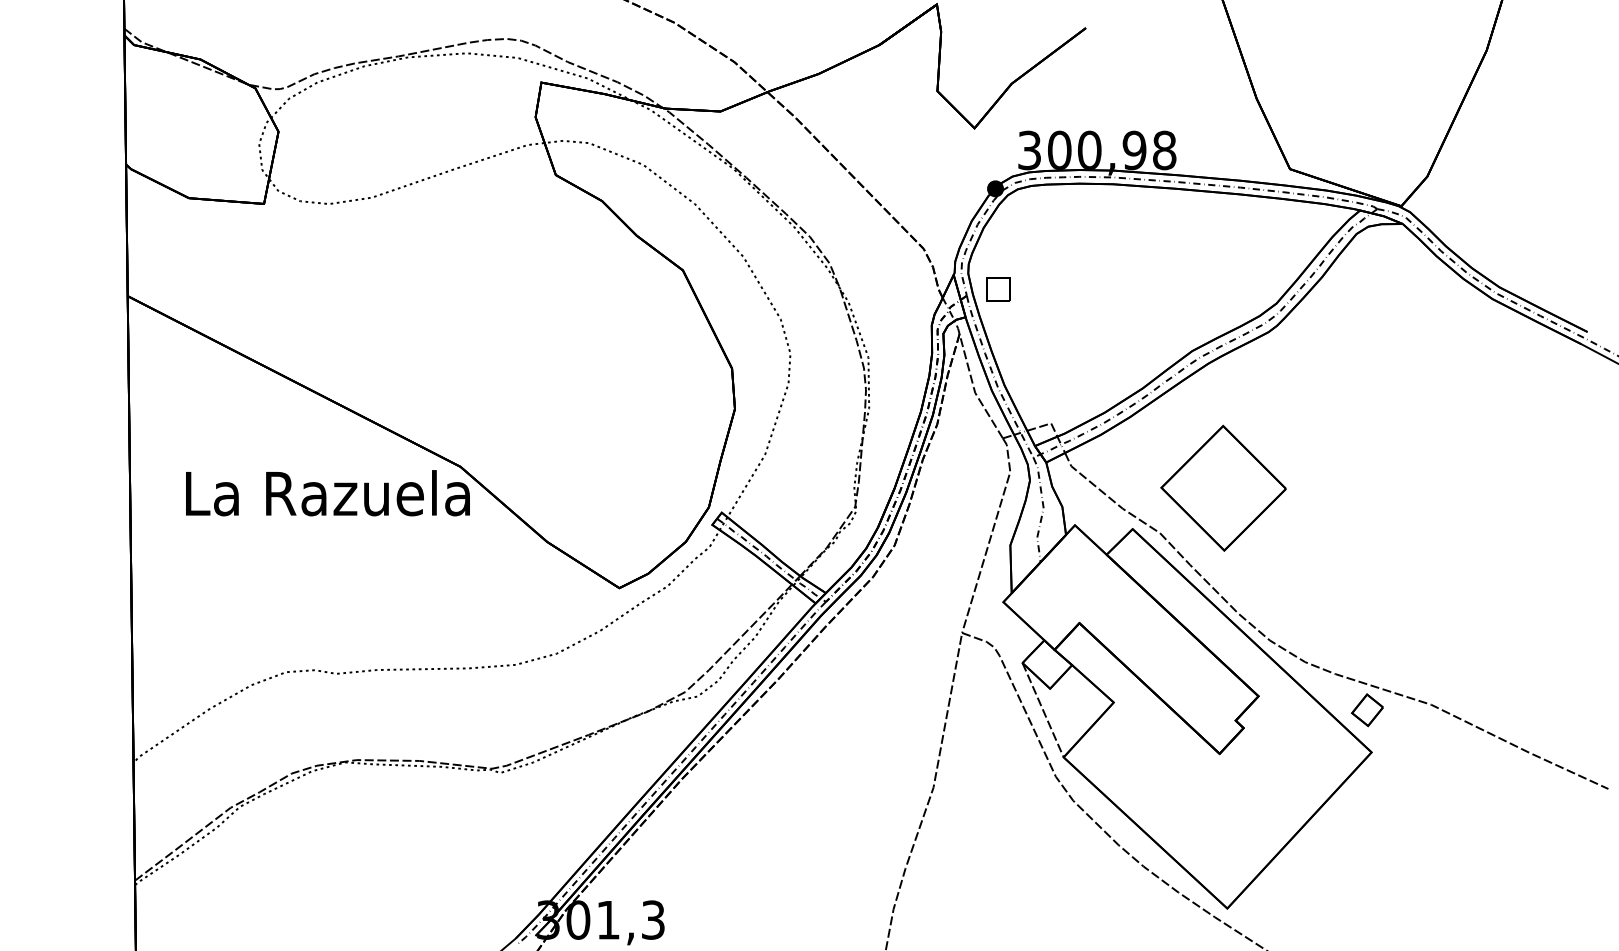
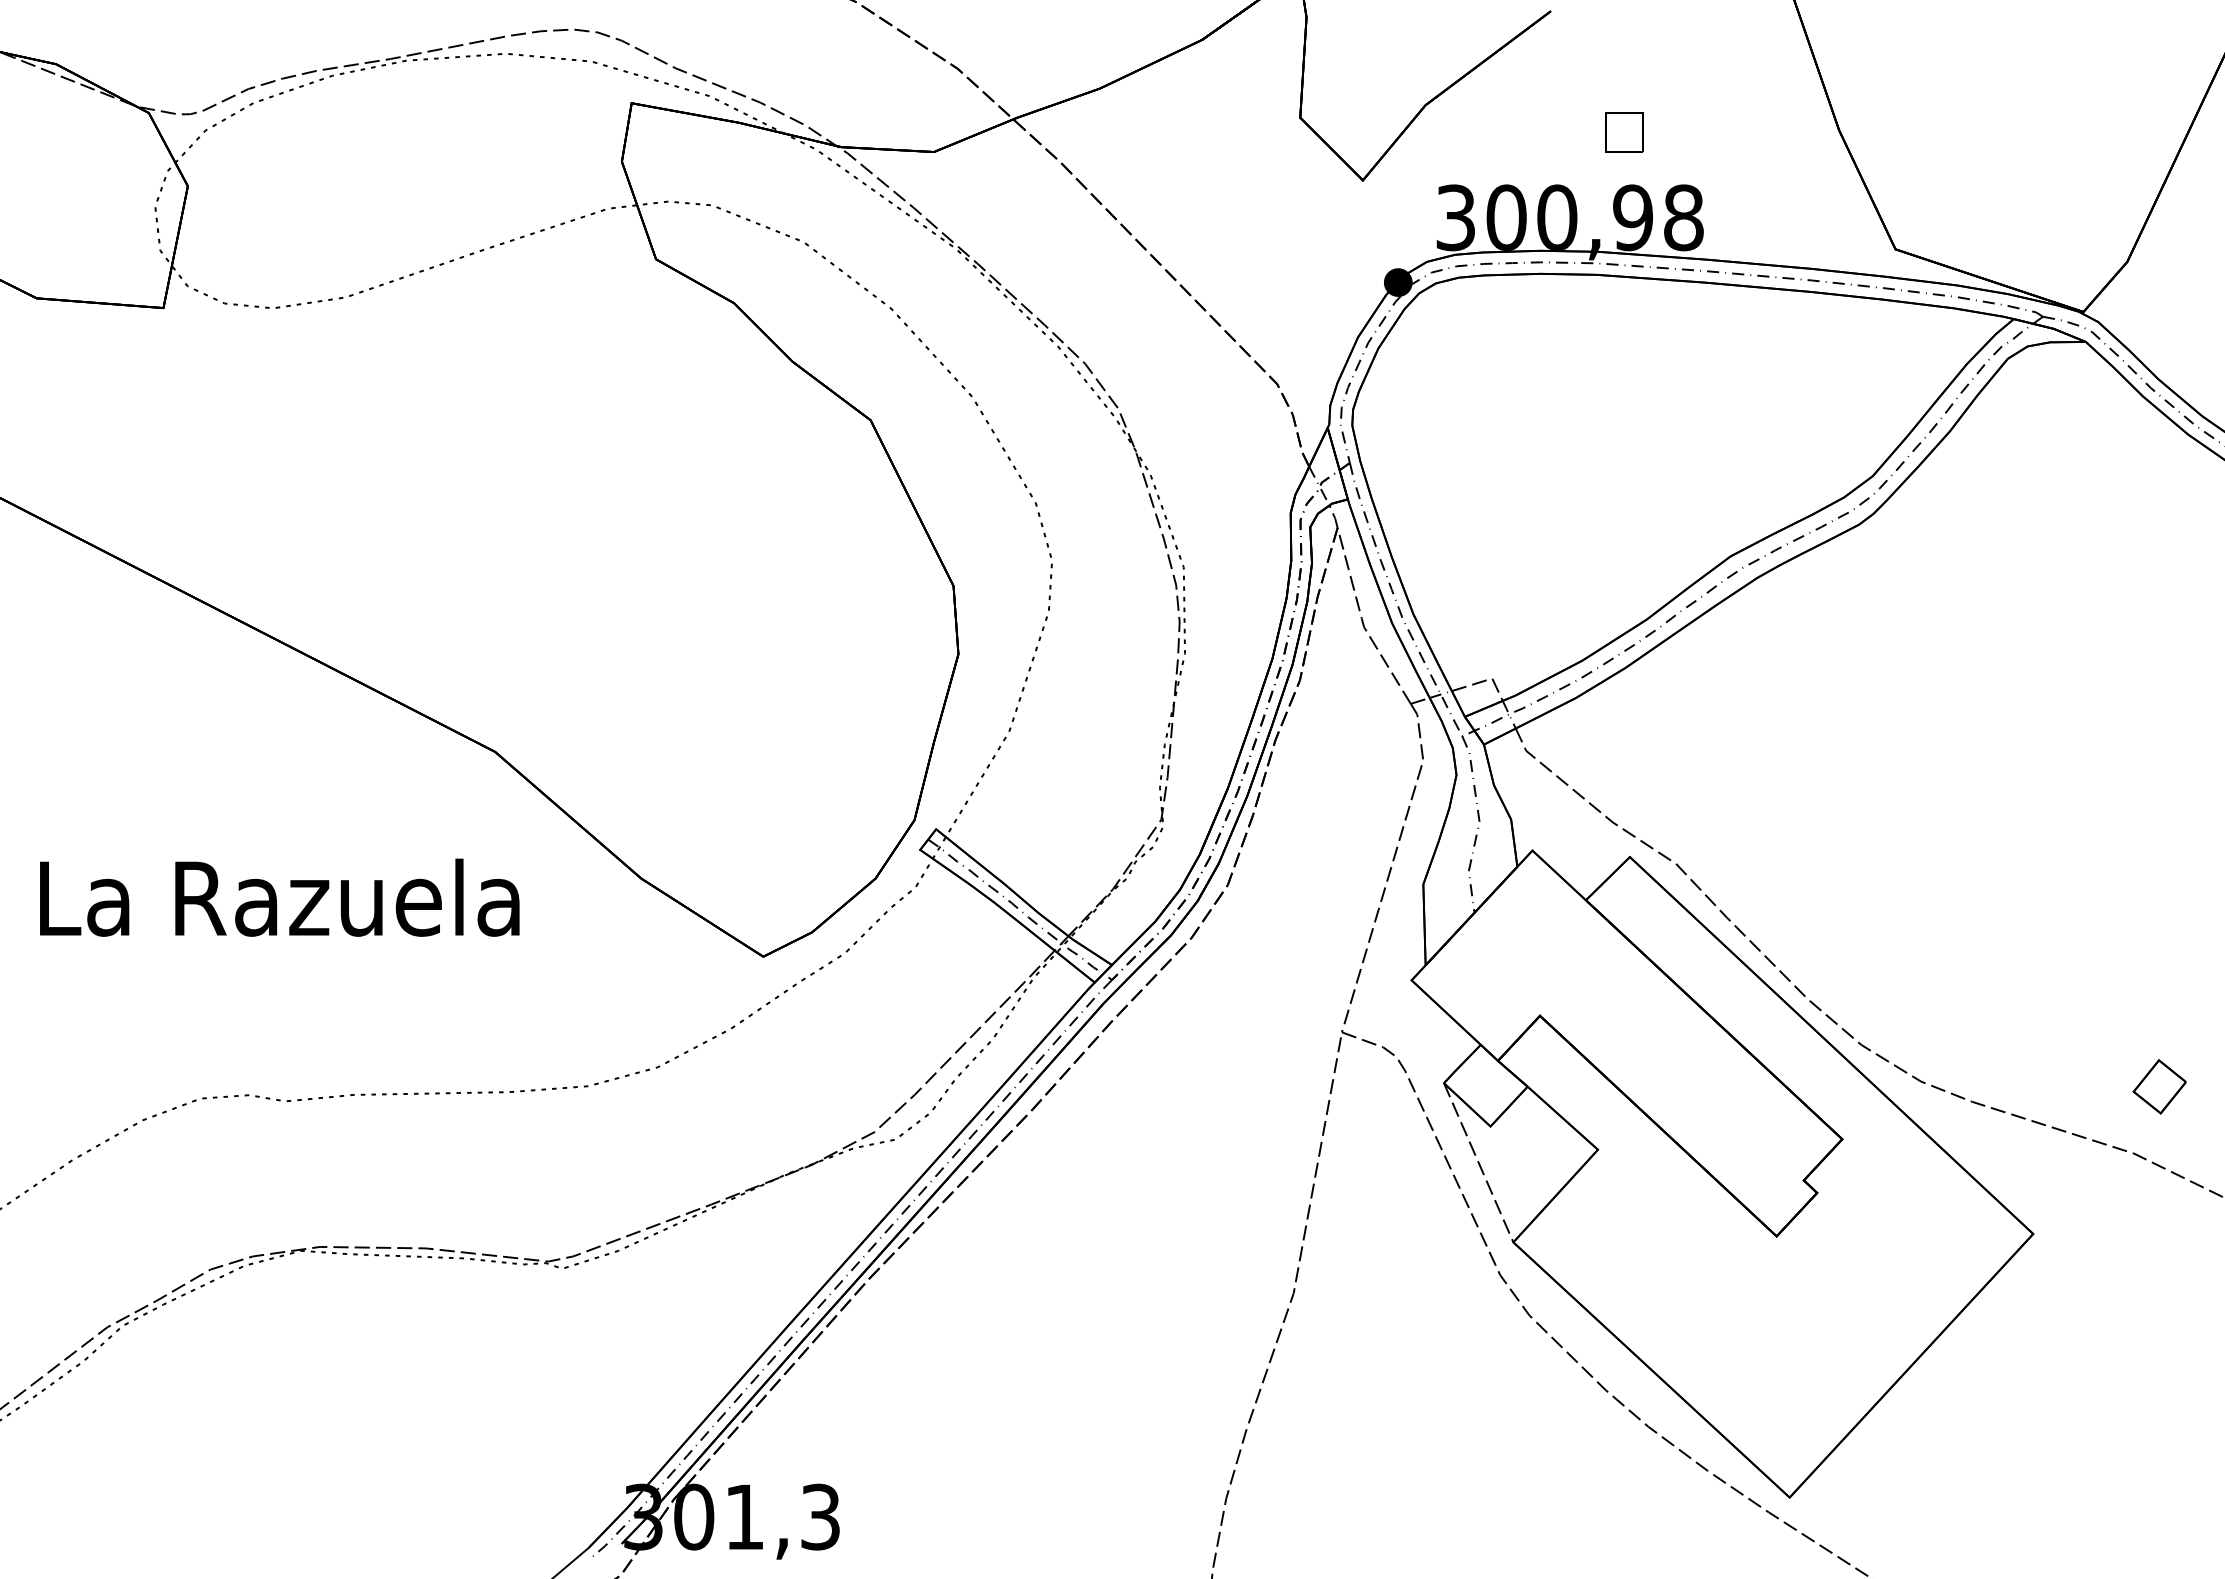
part: (998, 289) -> (1624, 133), moved
part: (1223, 487) -> (1783, 786), removed
text: (327, 493) -> (278, 898), moved
part: (1367, 710) -> (2159, 1087), moved

